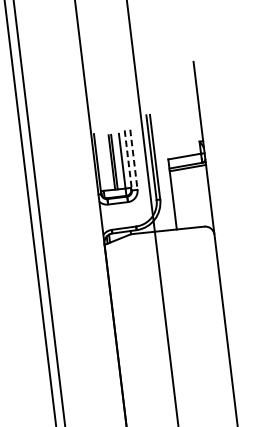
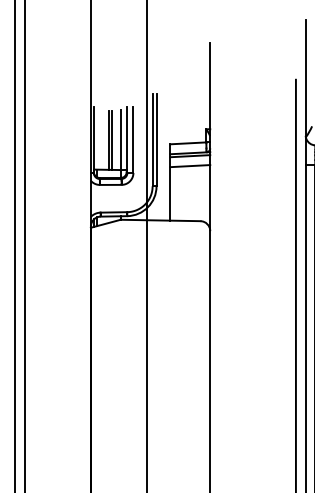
line: (128, 160) -> (127, 140), dashed -> solid
line: (133, 160) -> (133, 140), dashed -> solid
line: (189, 177) -> (190, 166), added

